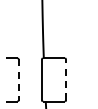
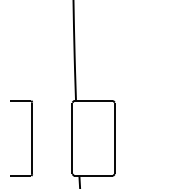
line: (18, 79) -> (32, 137), dashed -> solid
line: (66, 79) -> (115, 137), dashed -> solid

